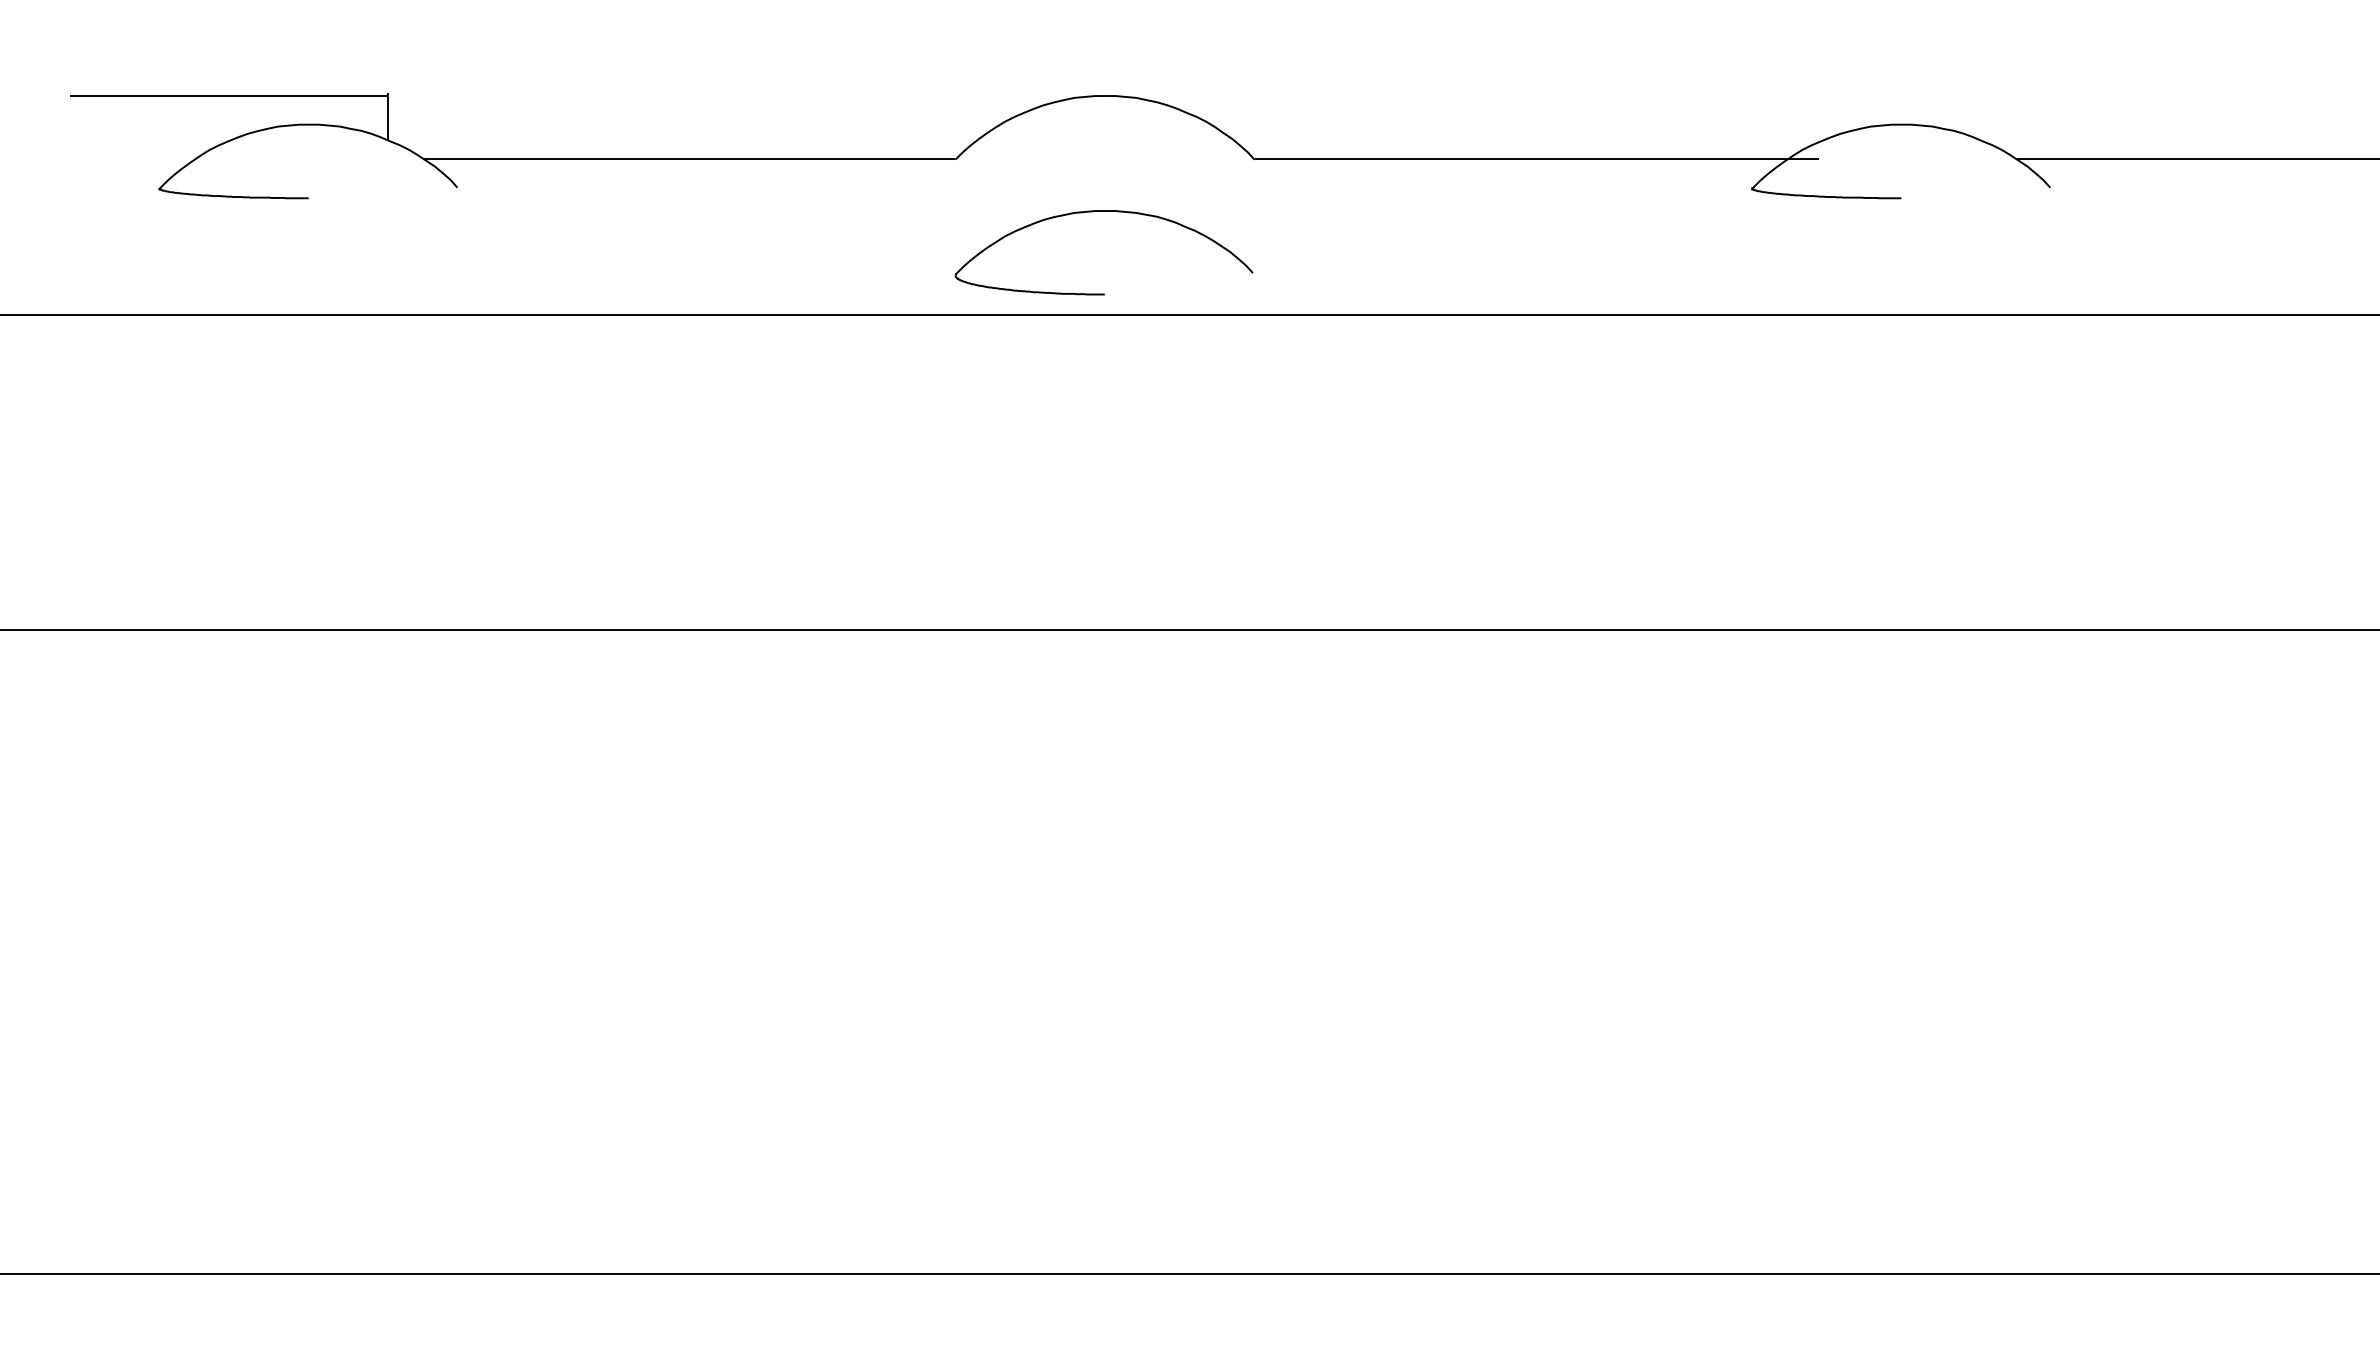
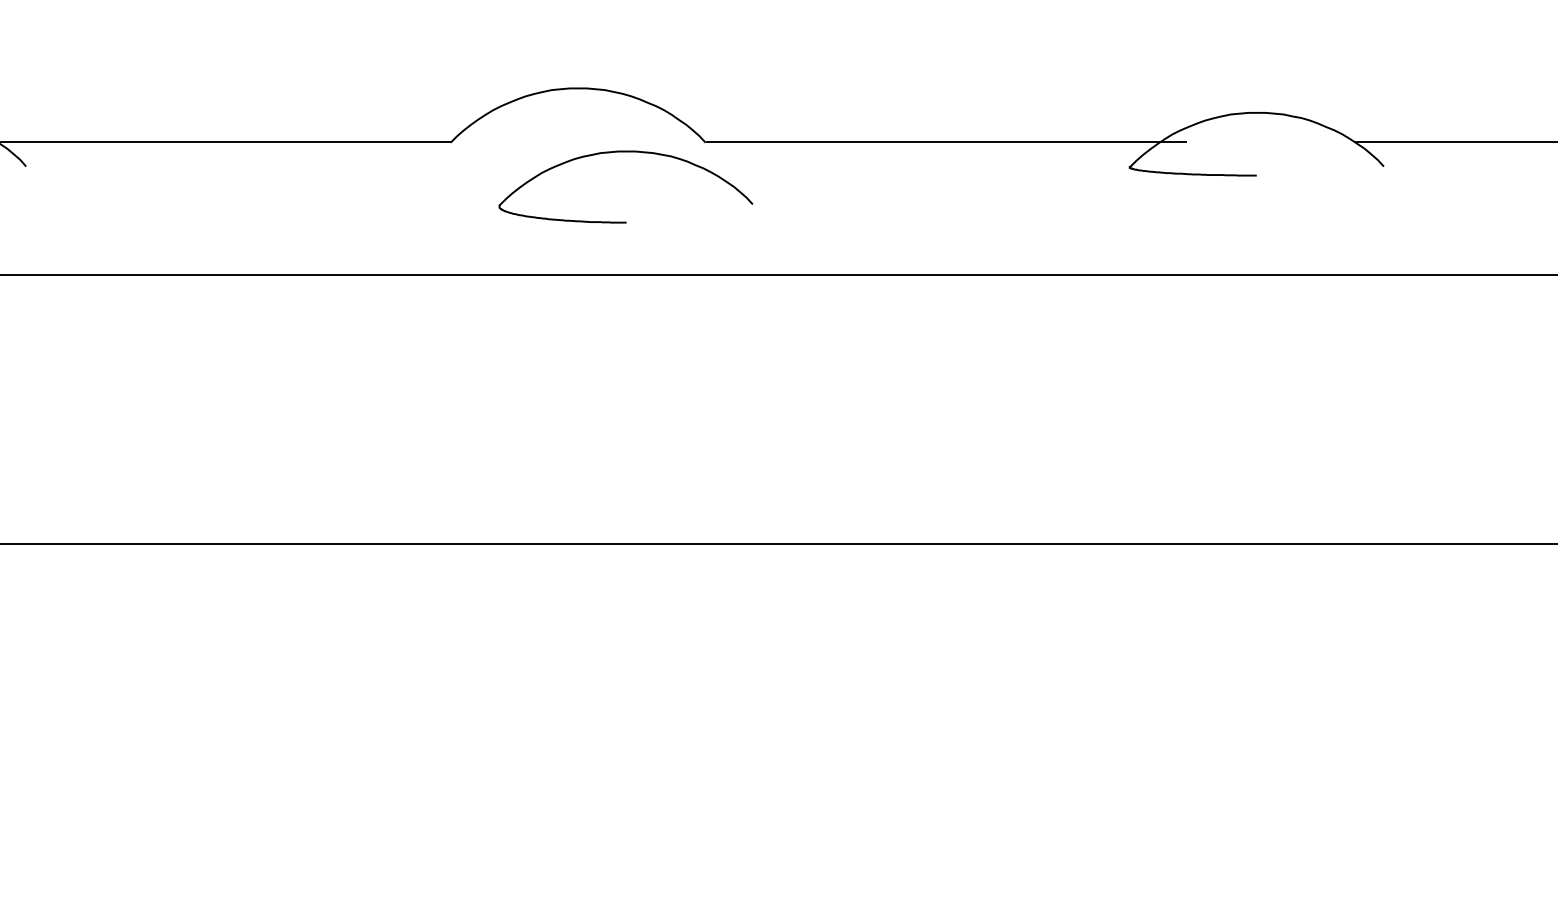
part: (1103, 211) -> (625, 151), moved

